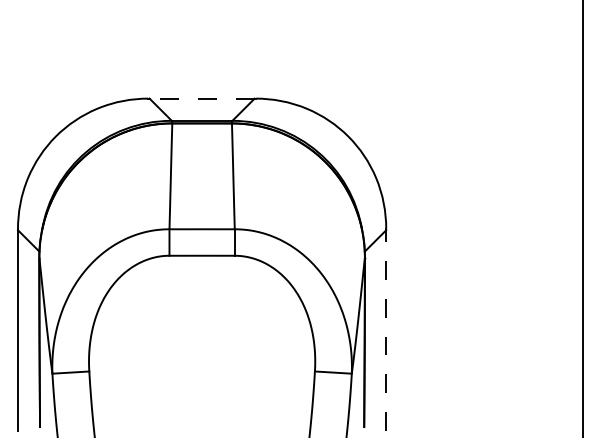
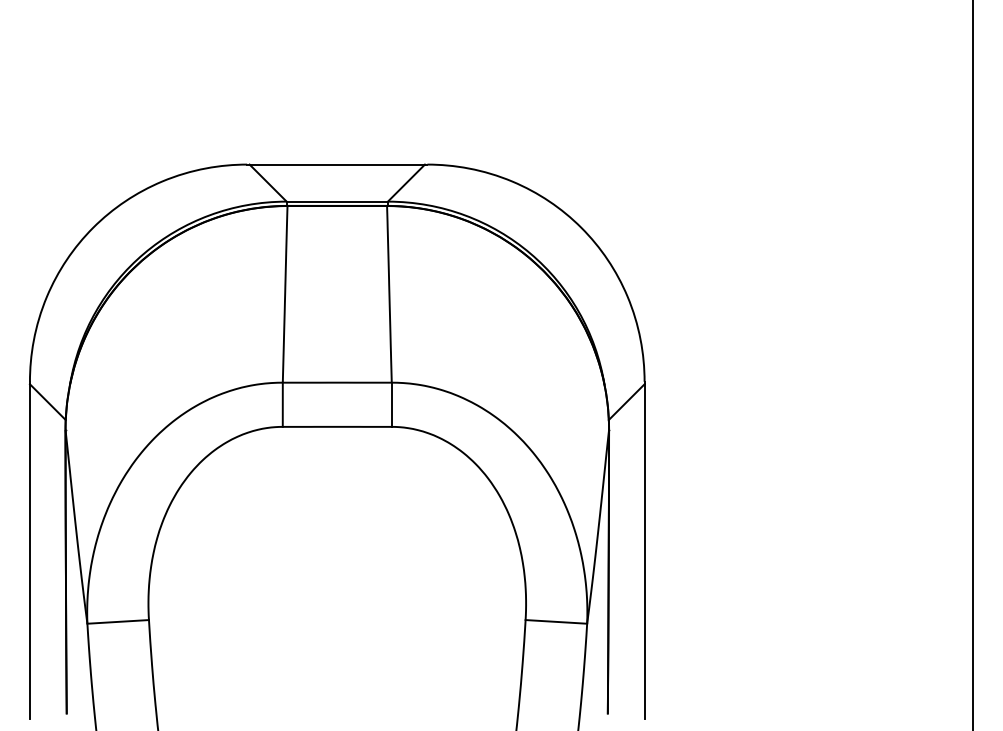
line: (202, 98) -> (337, 164), dashed -> solid
line: (386, 330) -> (645, 551), dashed -> solid

